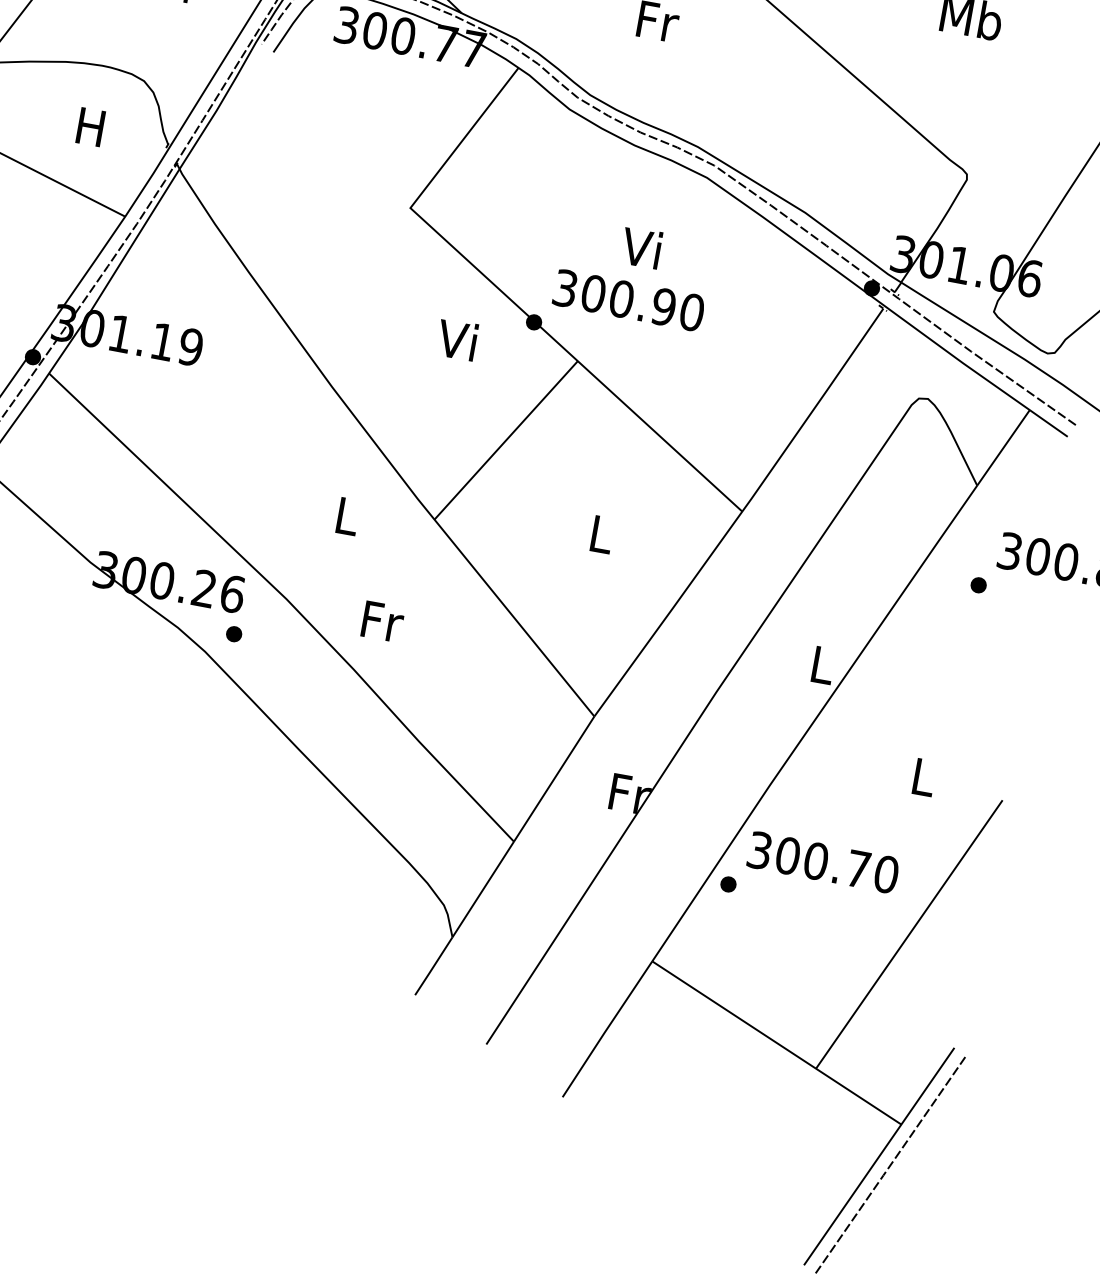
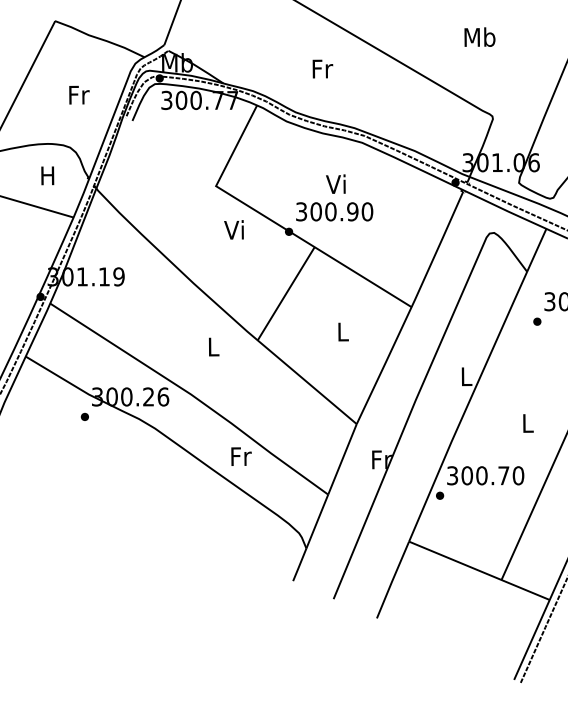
text: (456, 338) -> (233, 229), moved
text: (382, 621) -> (241, 456), moved
part: (233, 633) -> (84, 416), moved

